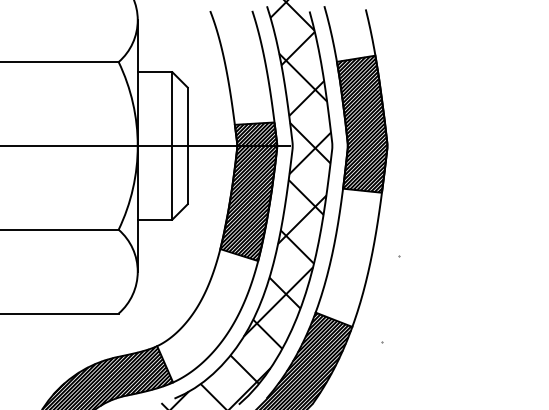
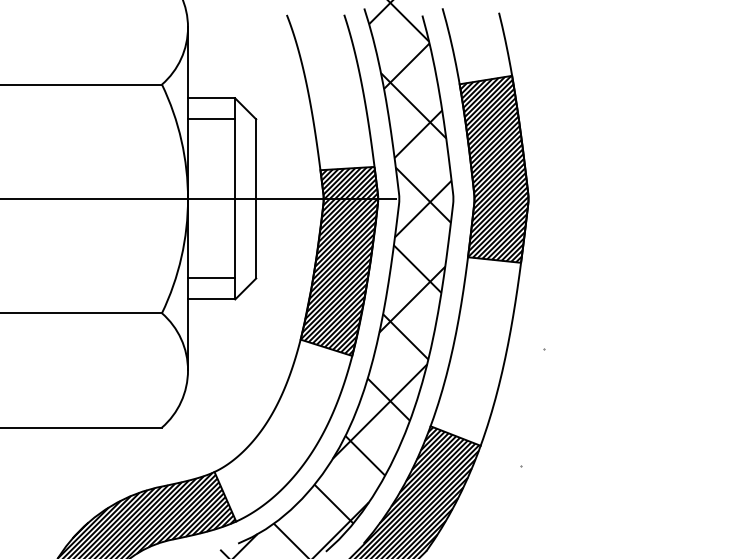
line: (154, 87) -> (211, 119), added
line: (154, 204) -> (211, 278), added

